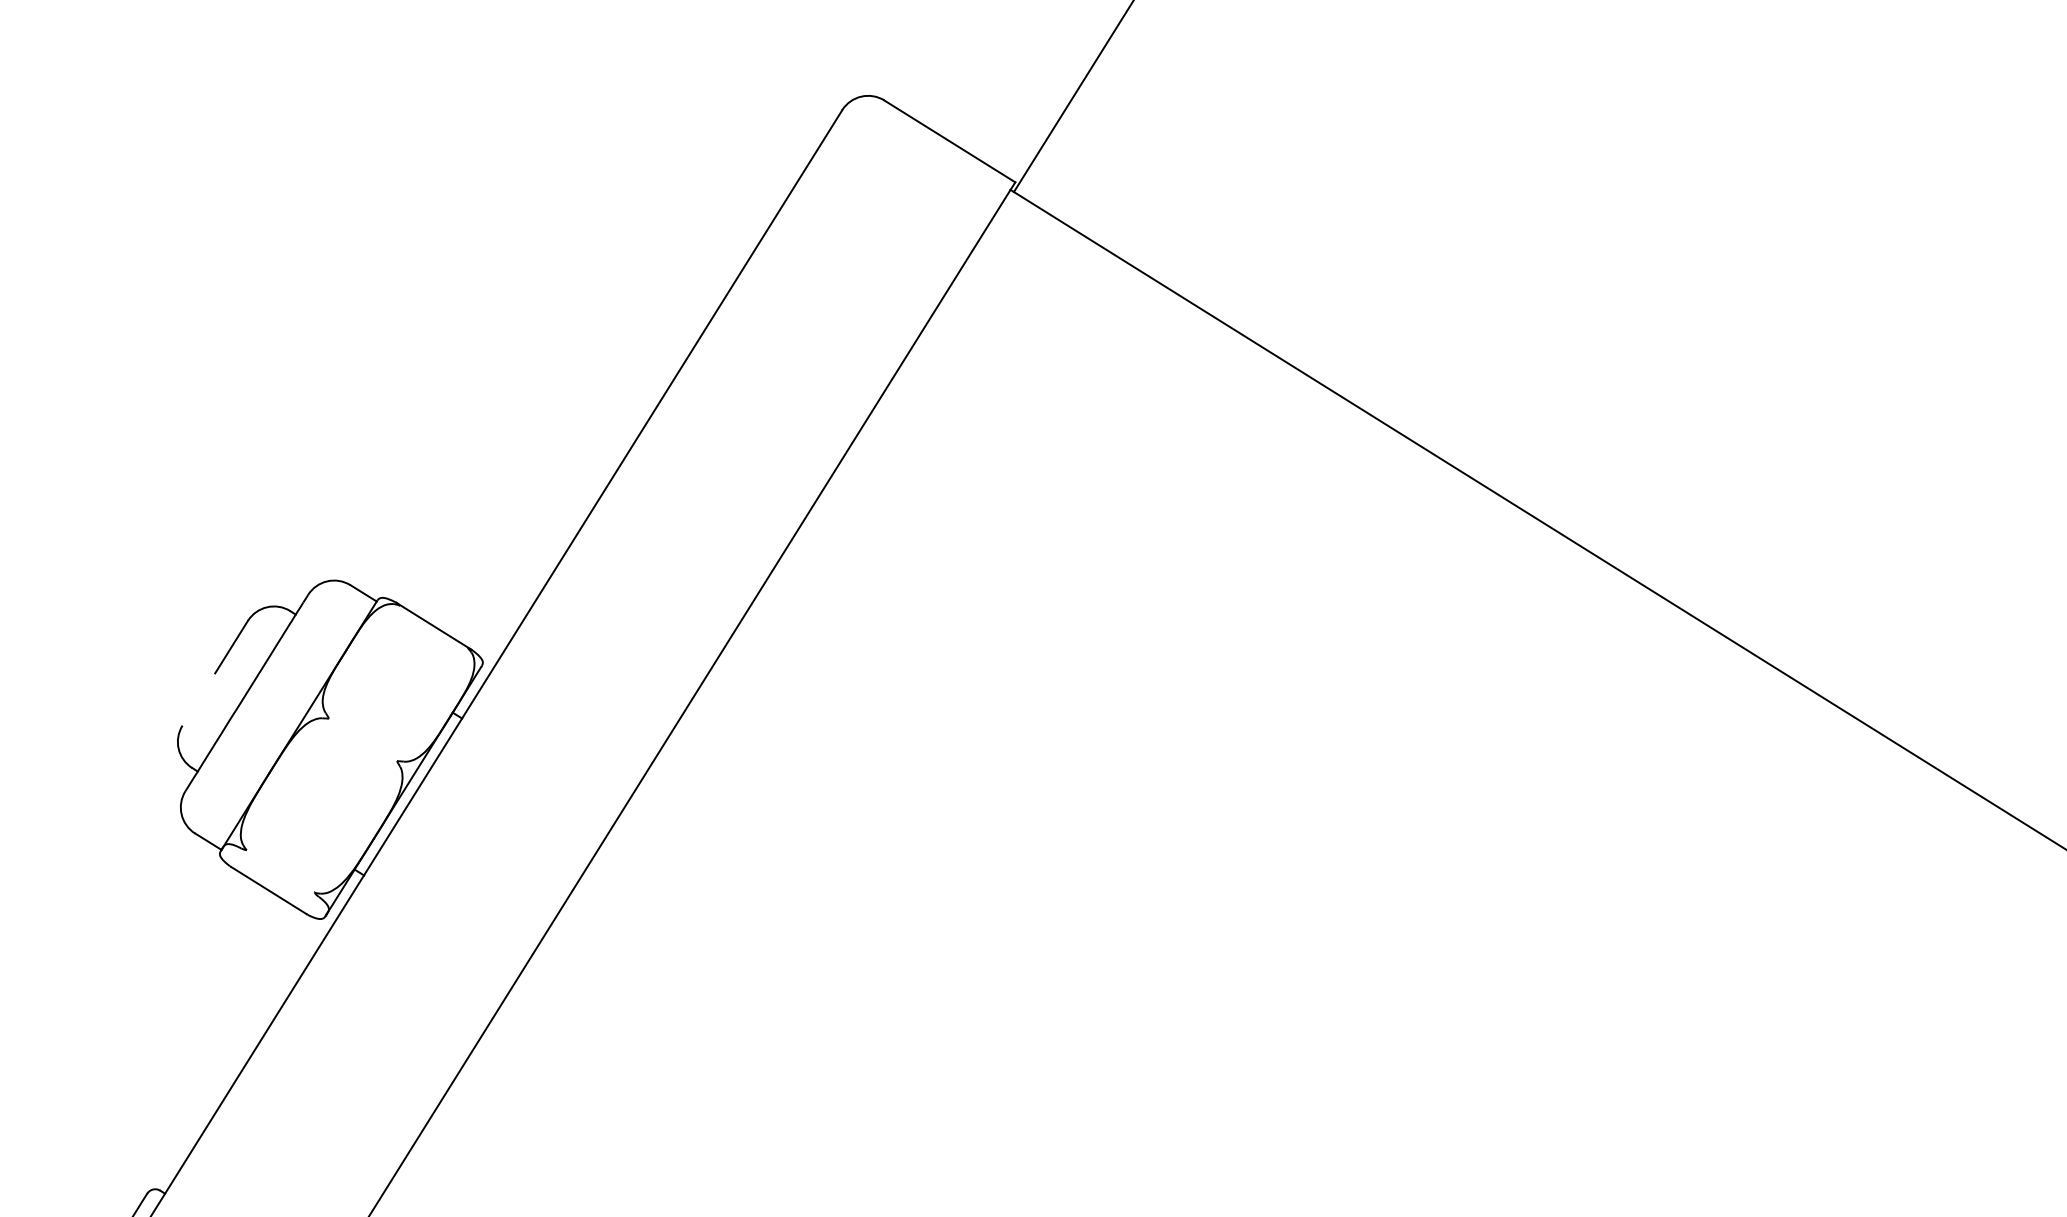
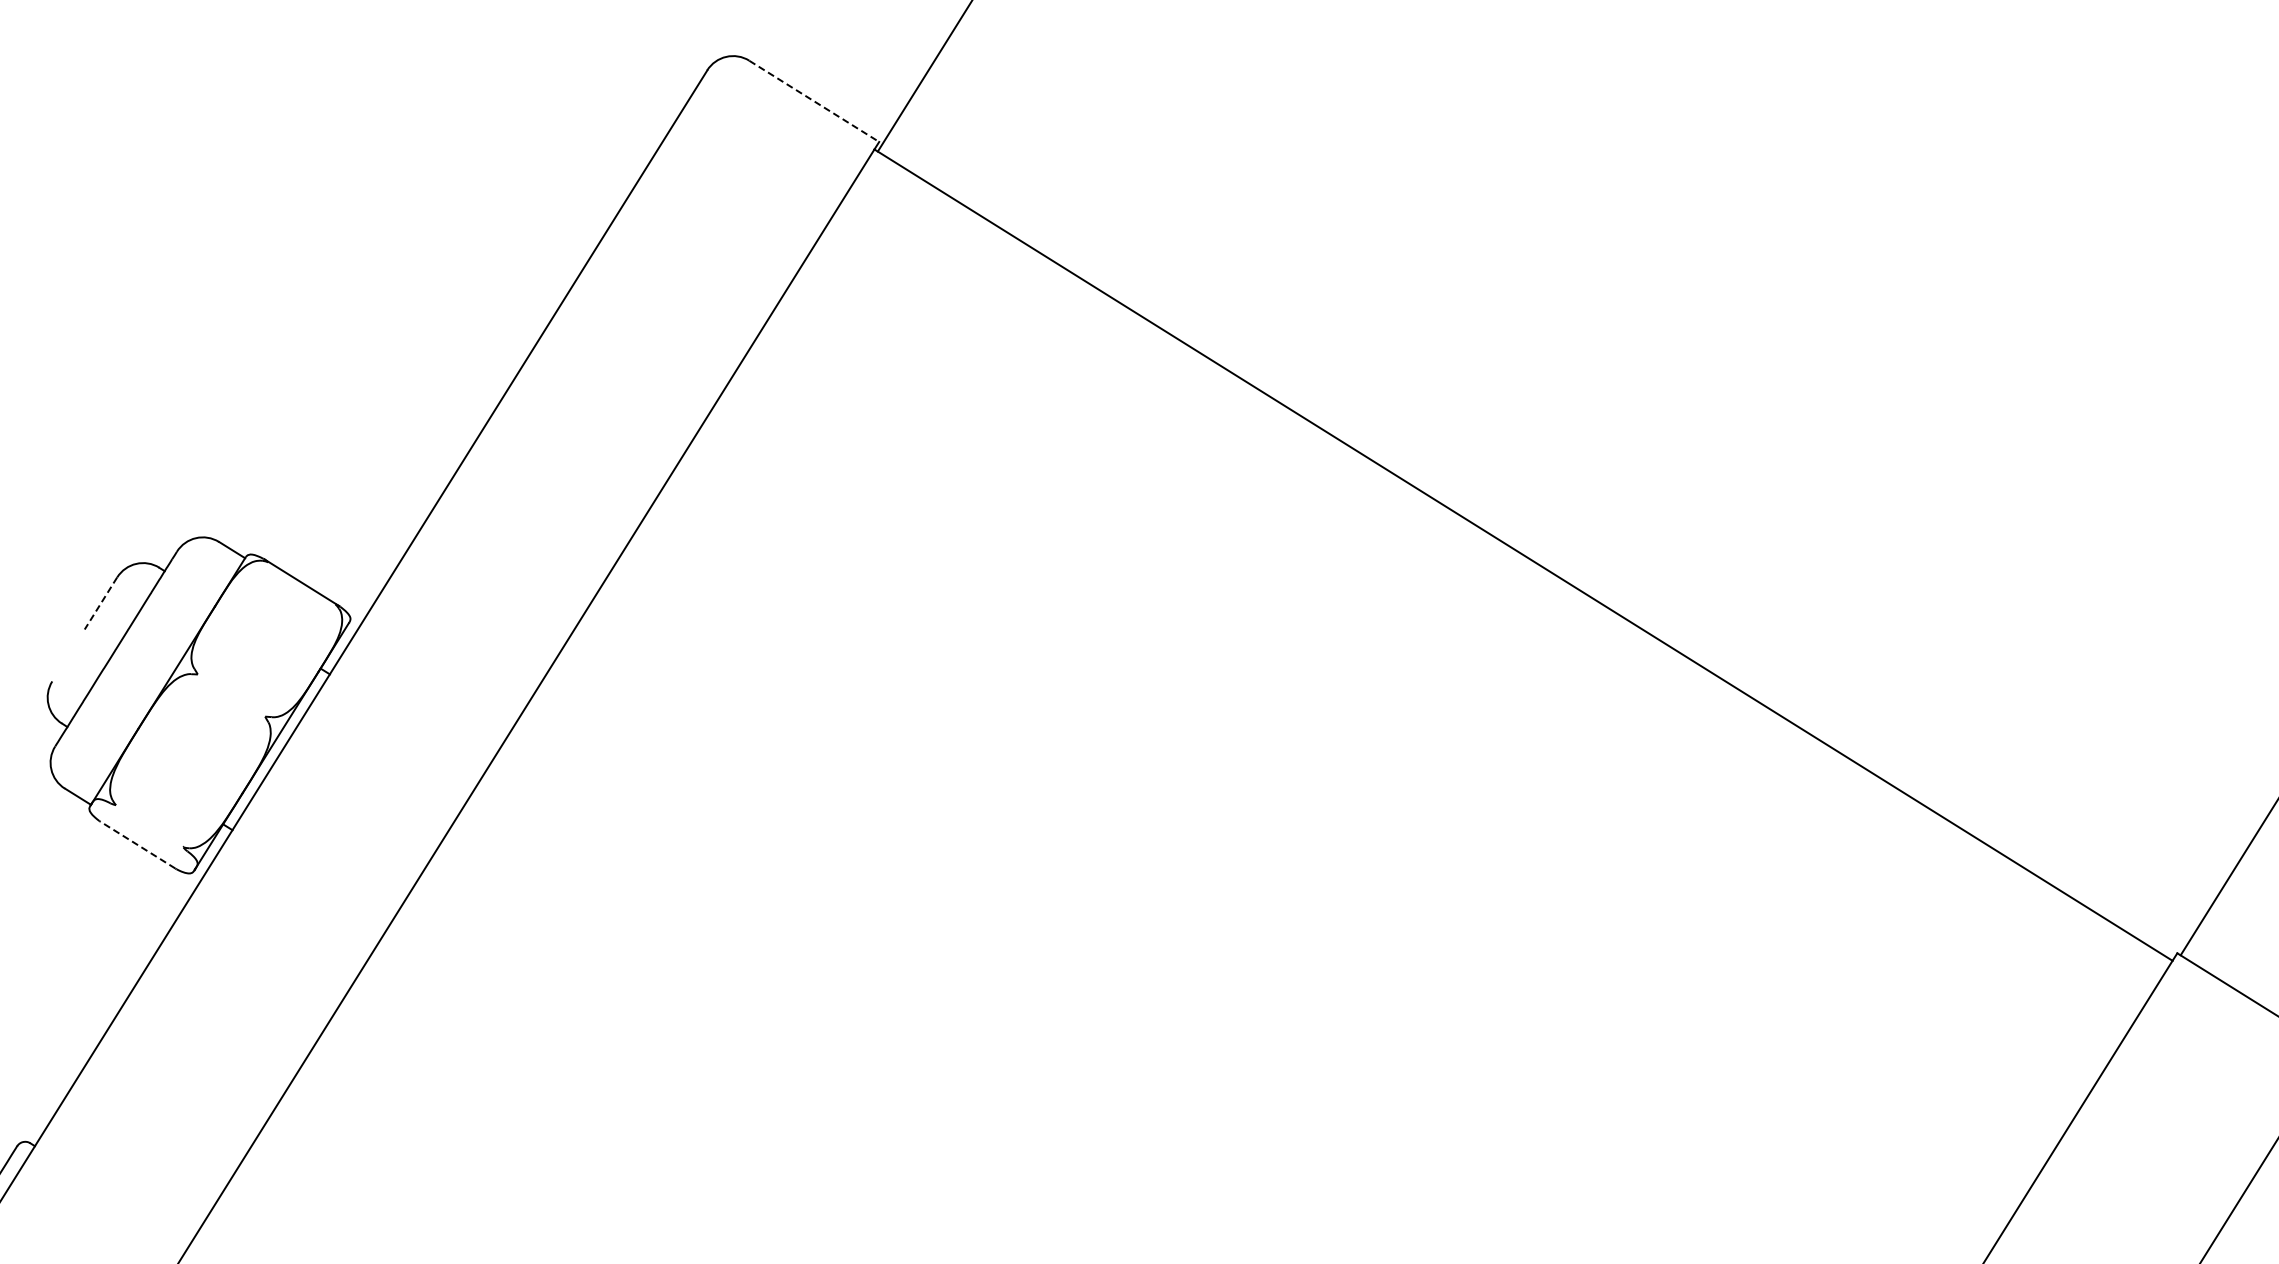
line: (950, 141) -> (814, 101), solid -> dashed
line: (231, 647) -> (100, 603), solid -> dashed
line: (268, 889) -> (137, 844), solid -> dashed

